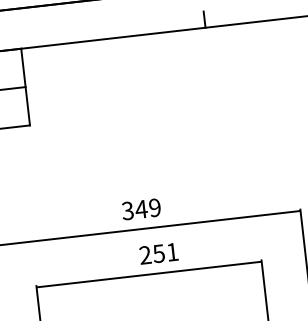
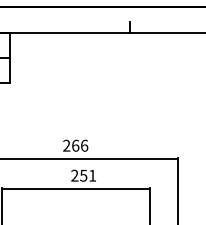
text: (141, 208) -> (75, 145), 349 -> 266

